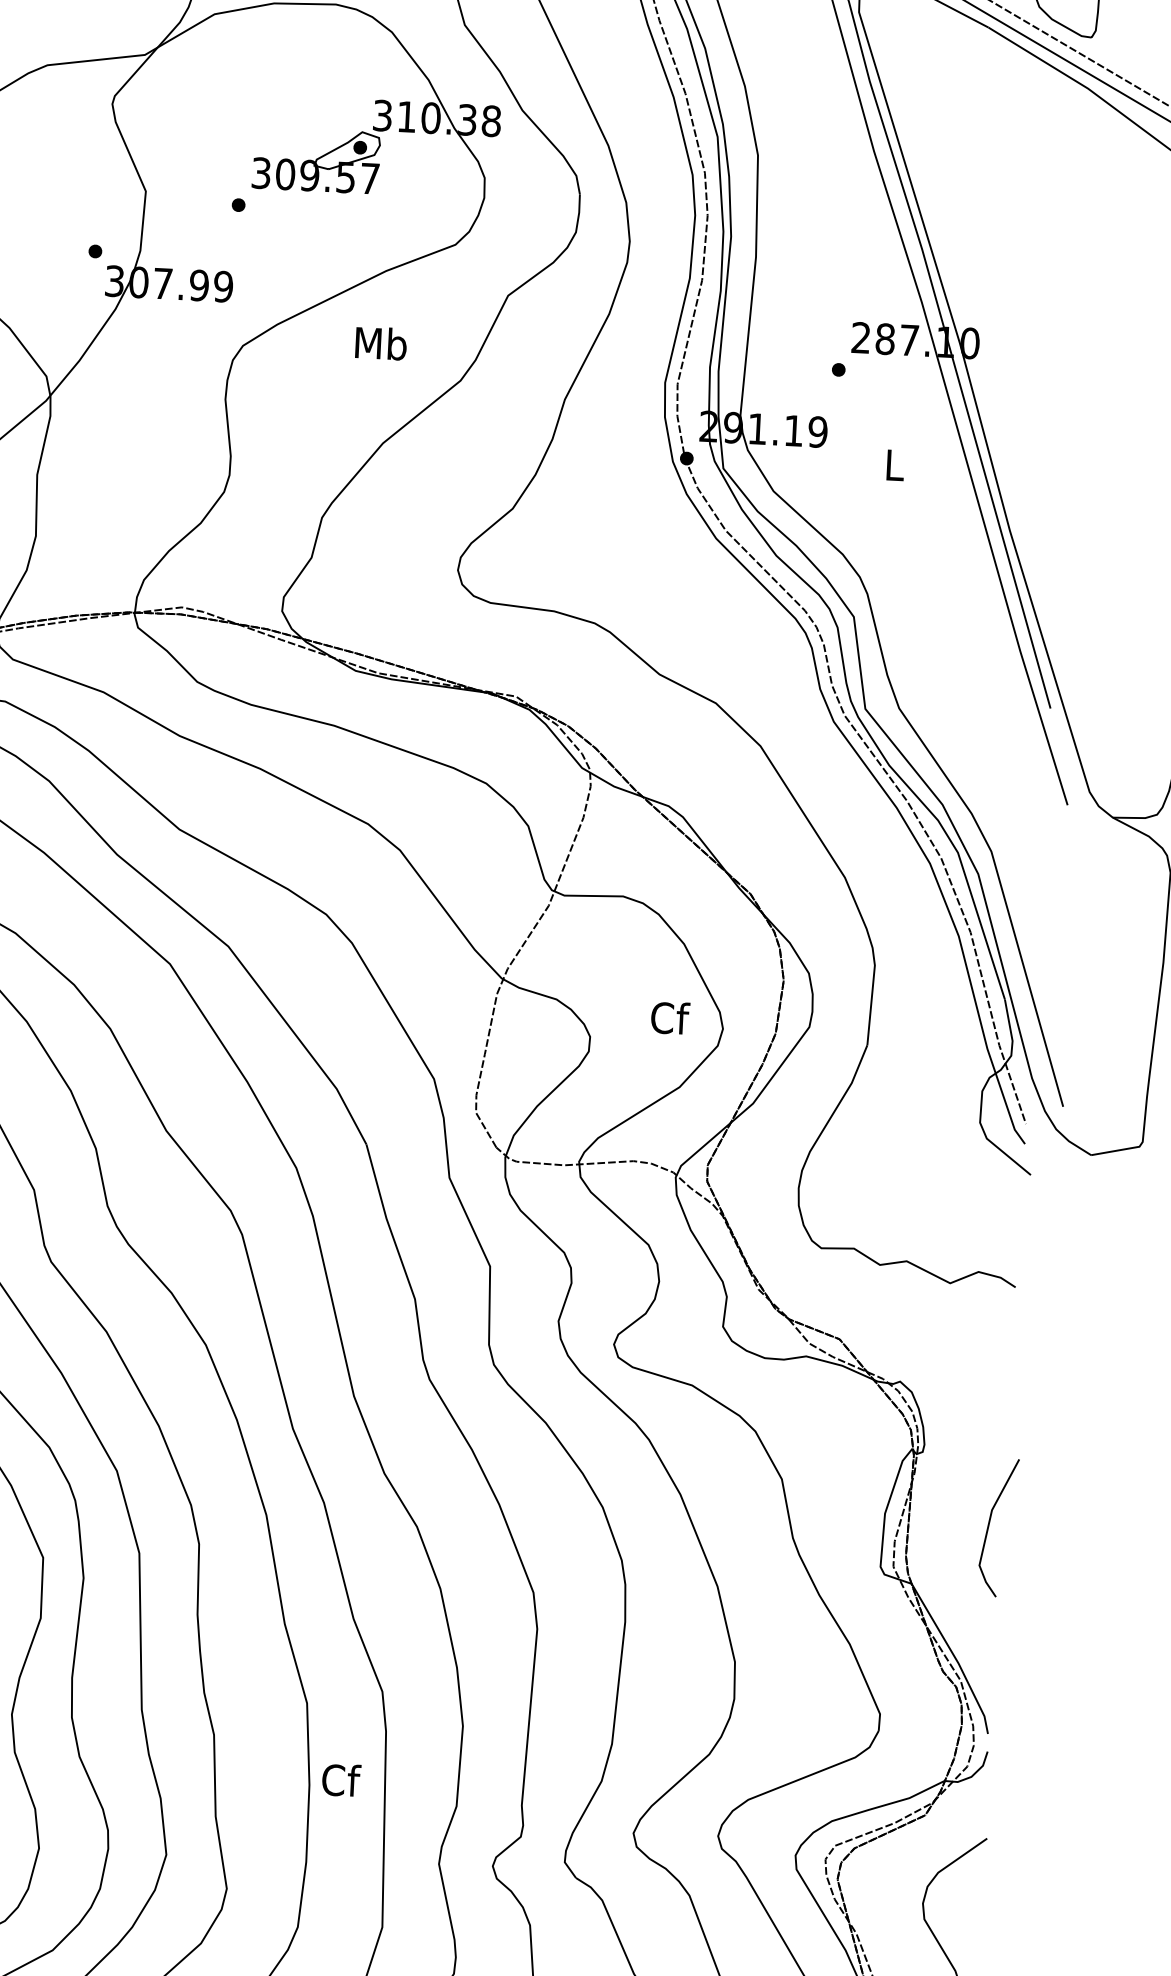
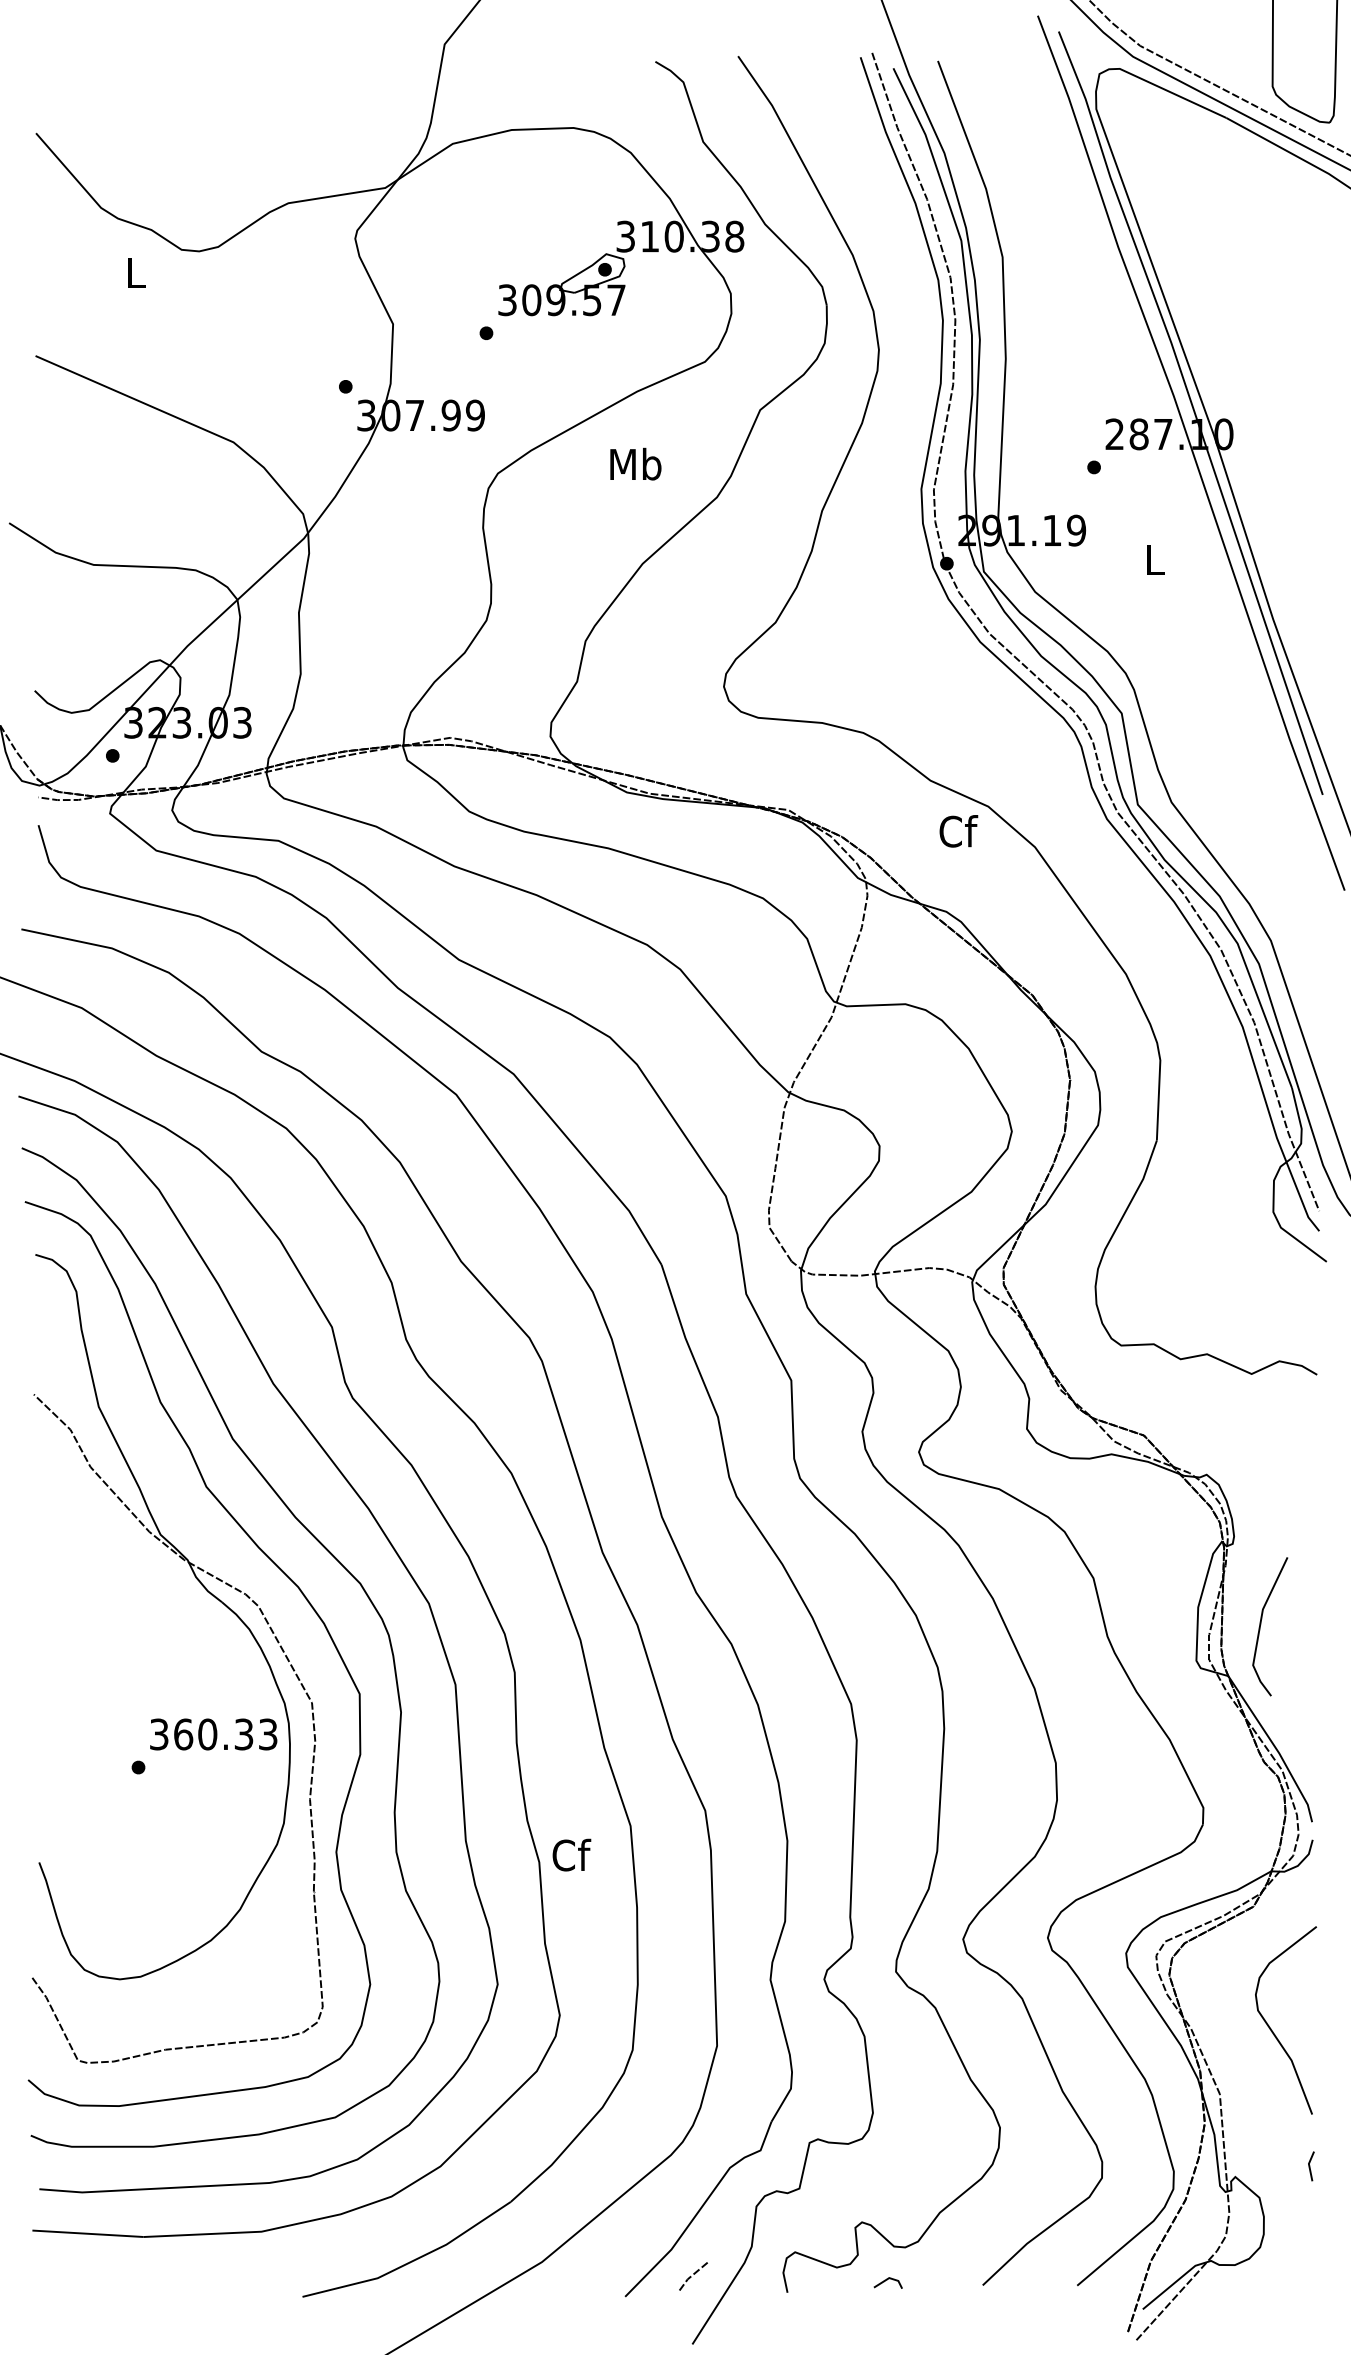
text: (670, 1018) -> (958, 831), moved
line: (989, 1525) -> (1261, 1624), moved
text: (341, 1779) -> (571, 1854), moved

